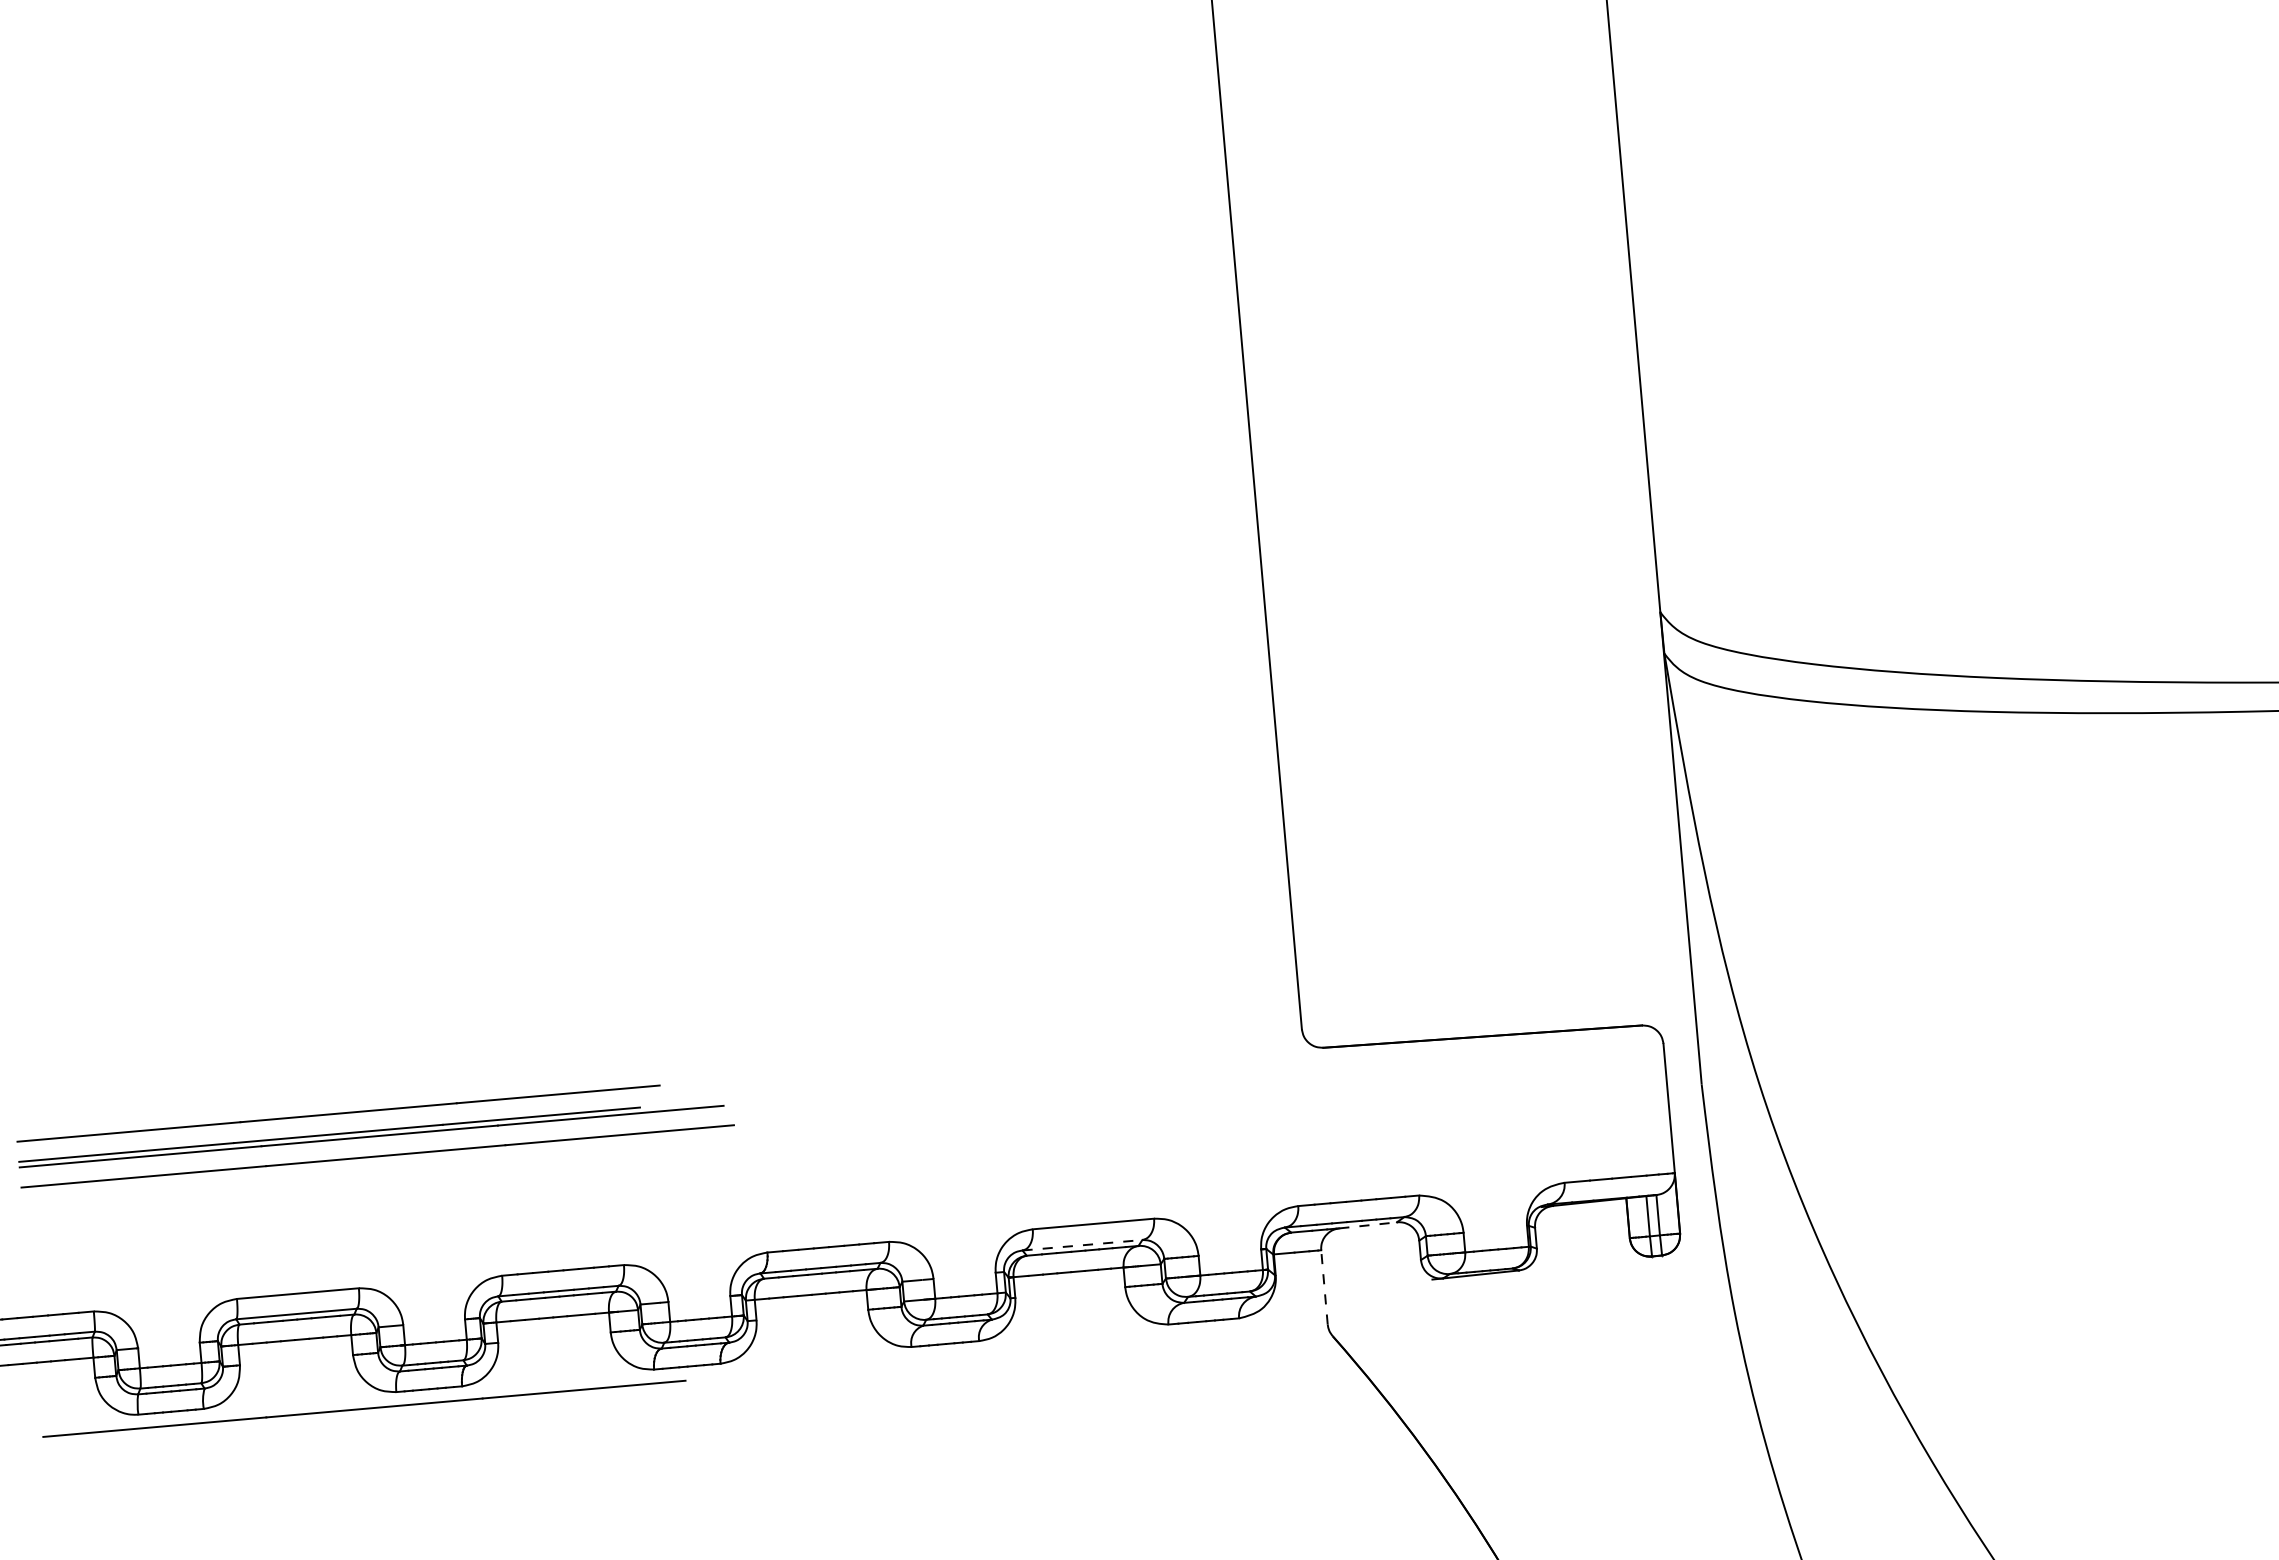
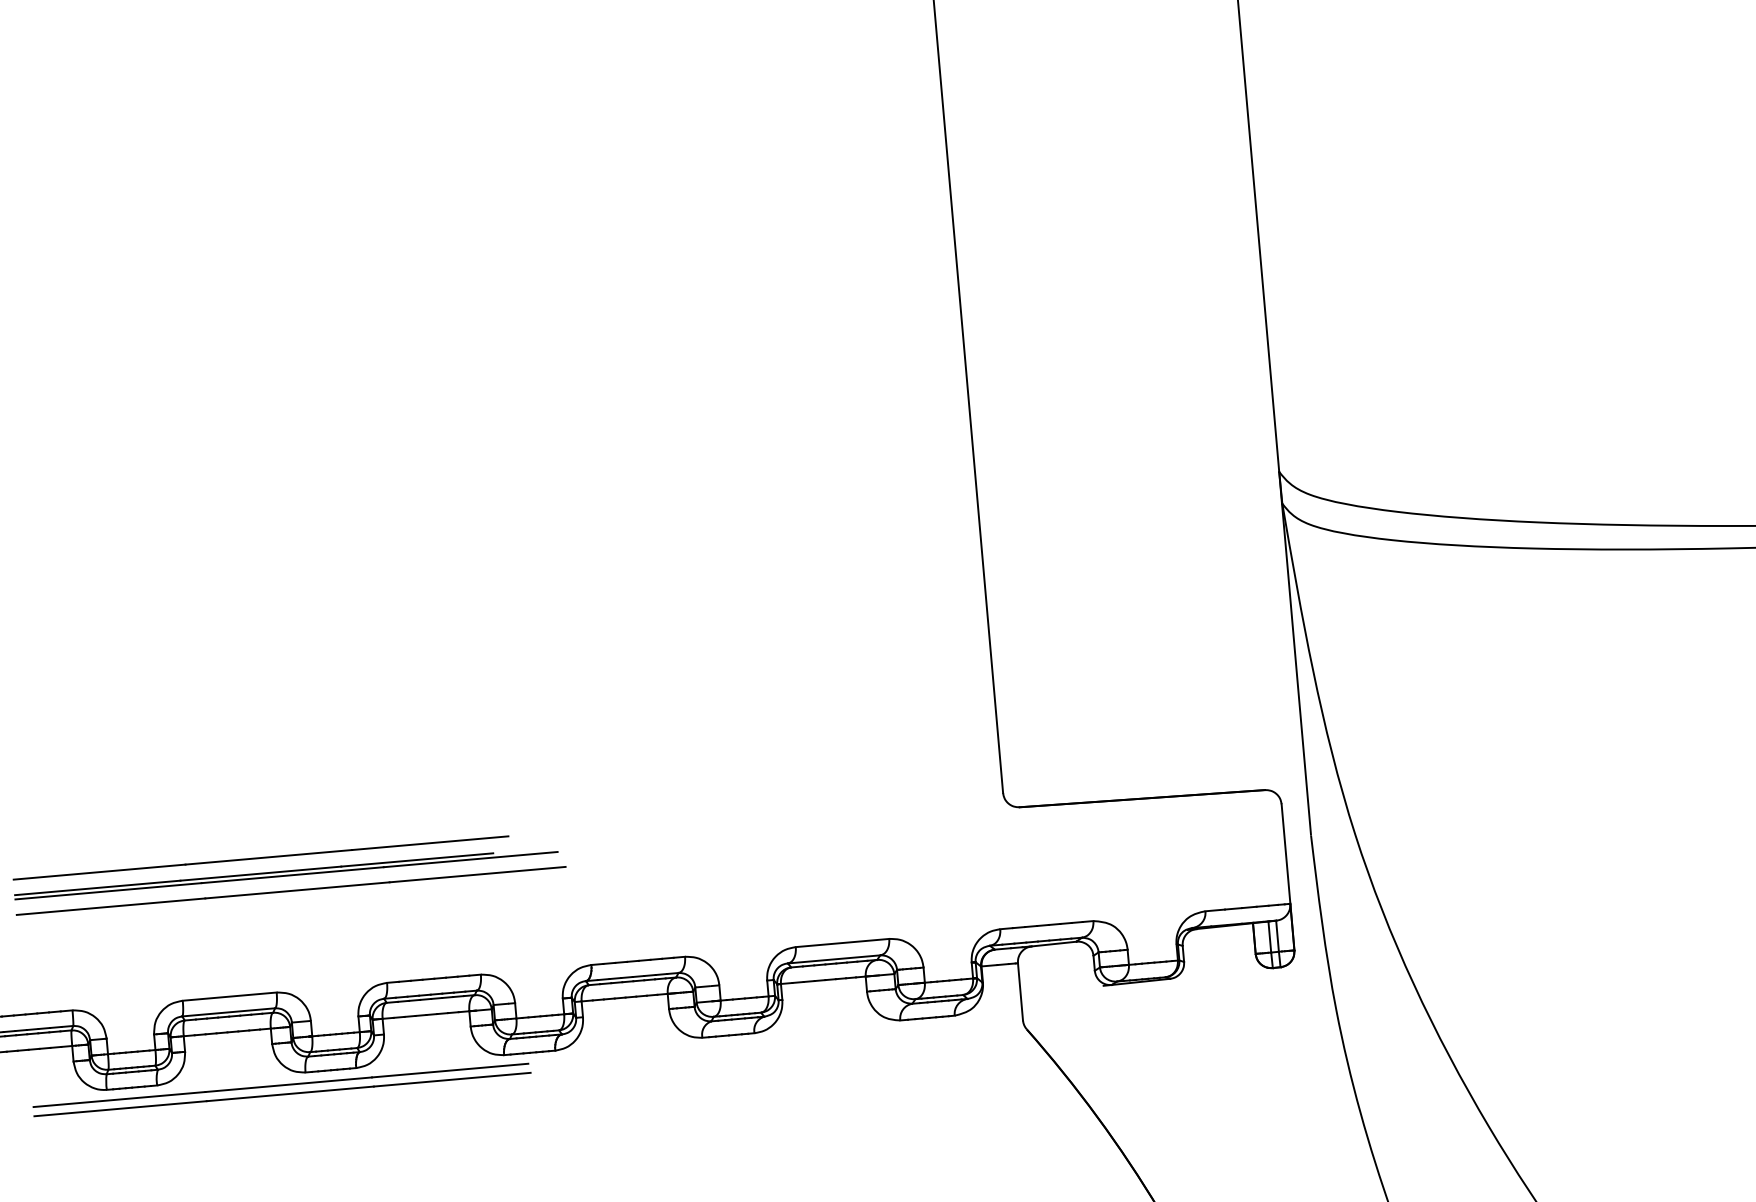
line: (1368, 1225) -> (1054, 944), dashed -> solid
line: (1082, 1245) -> (834, 959), dashed -> solid
line: (1324, 1286) -> (1020, 991), dashed -> solid
line: (366, 1420) -> (282, 1094), added

